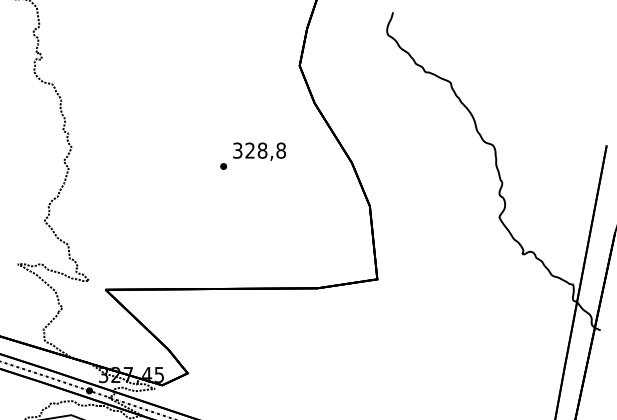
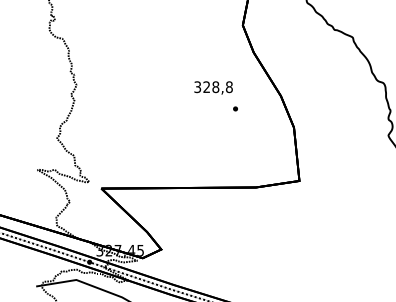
part: (223, 166) -> (235, 108), moved

